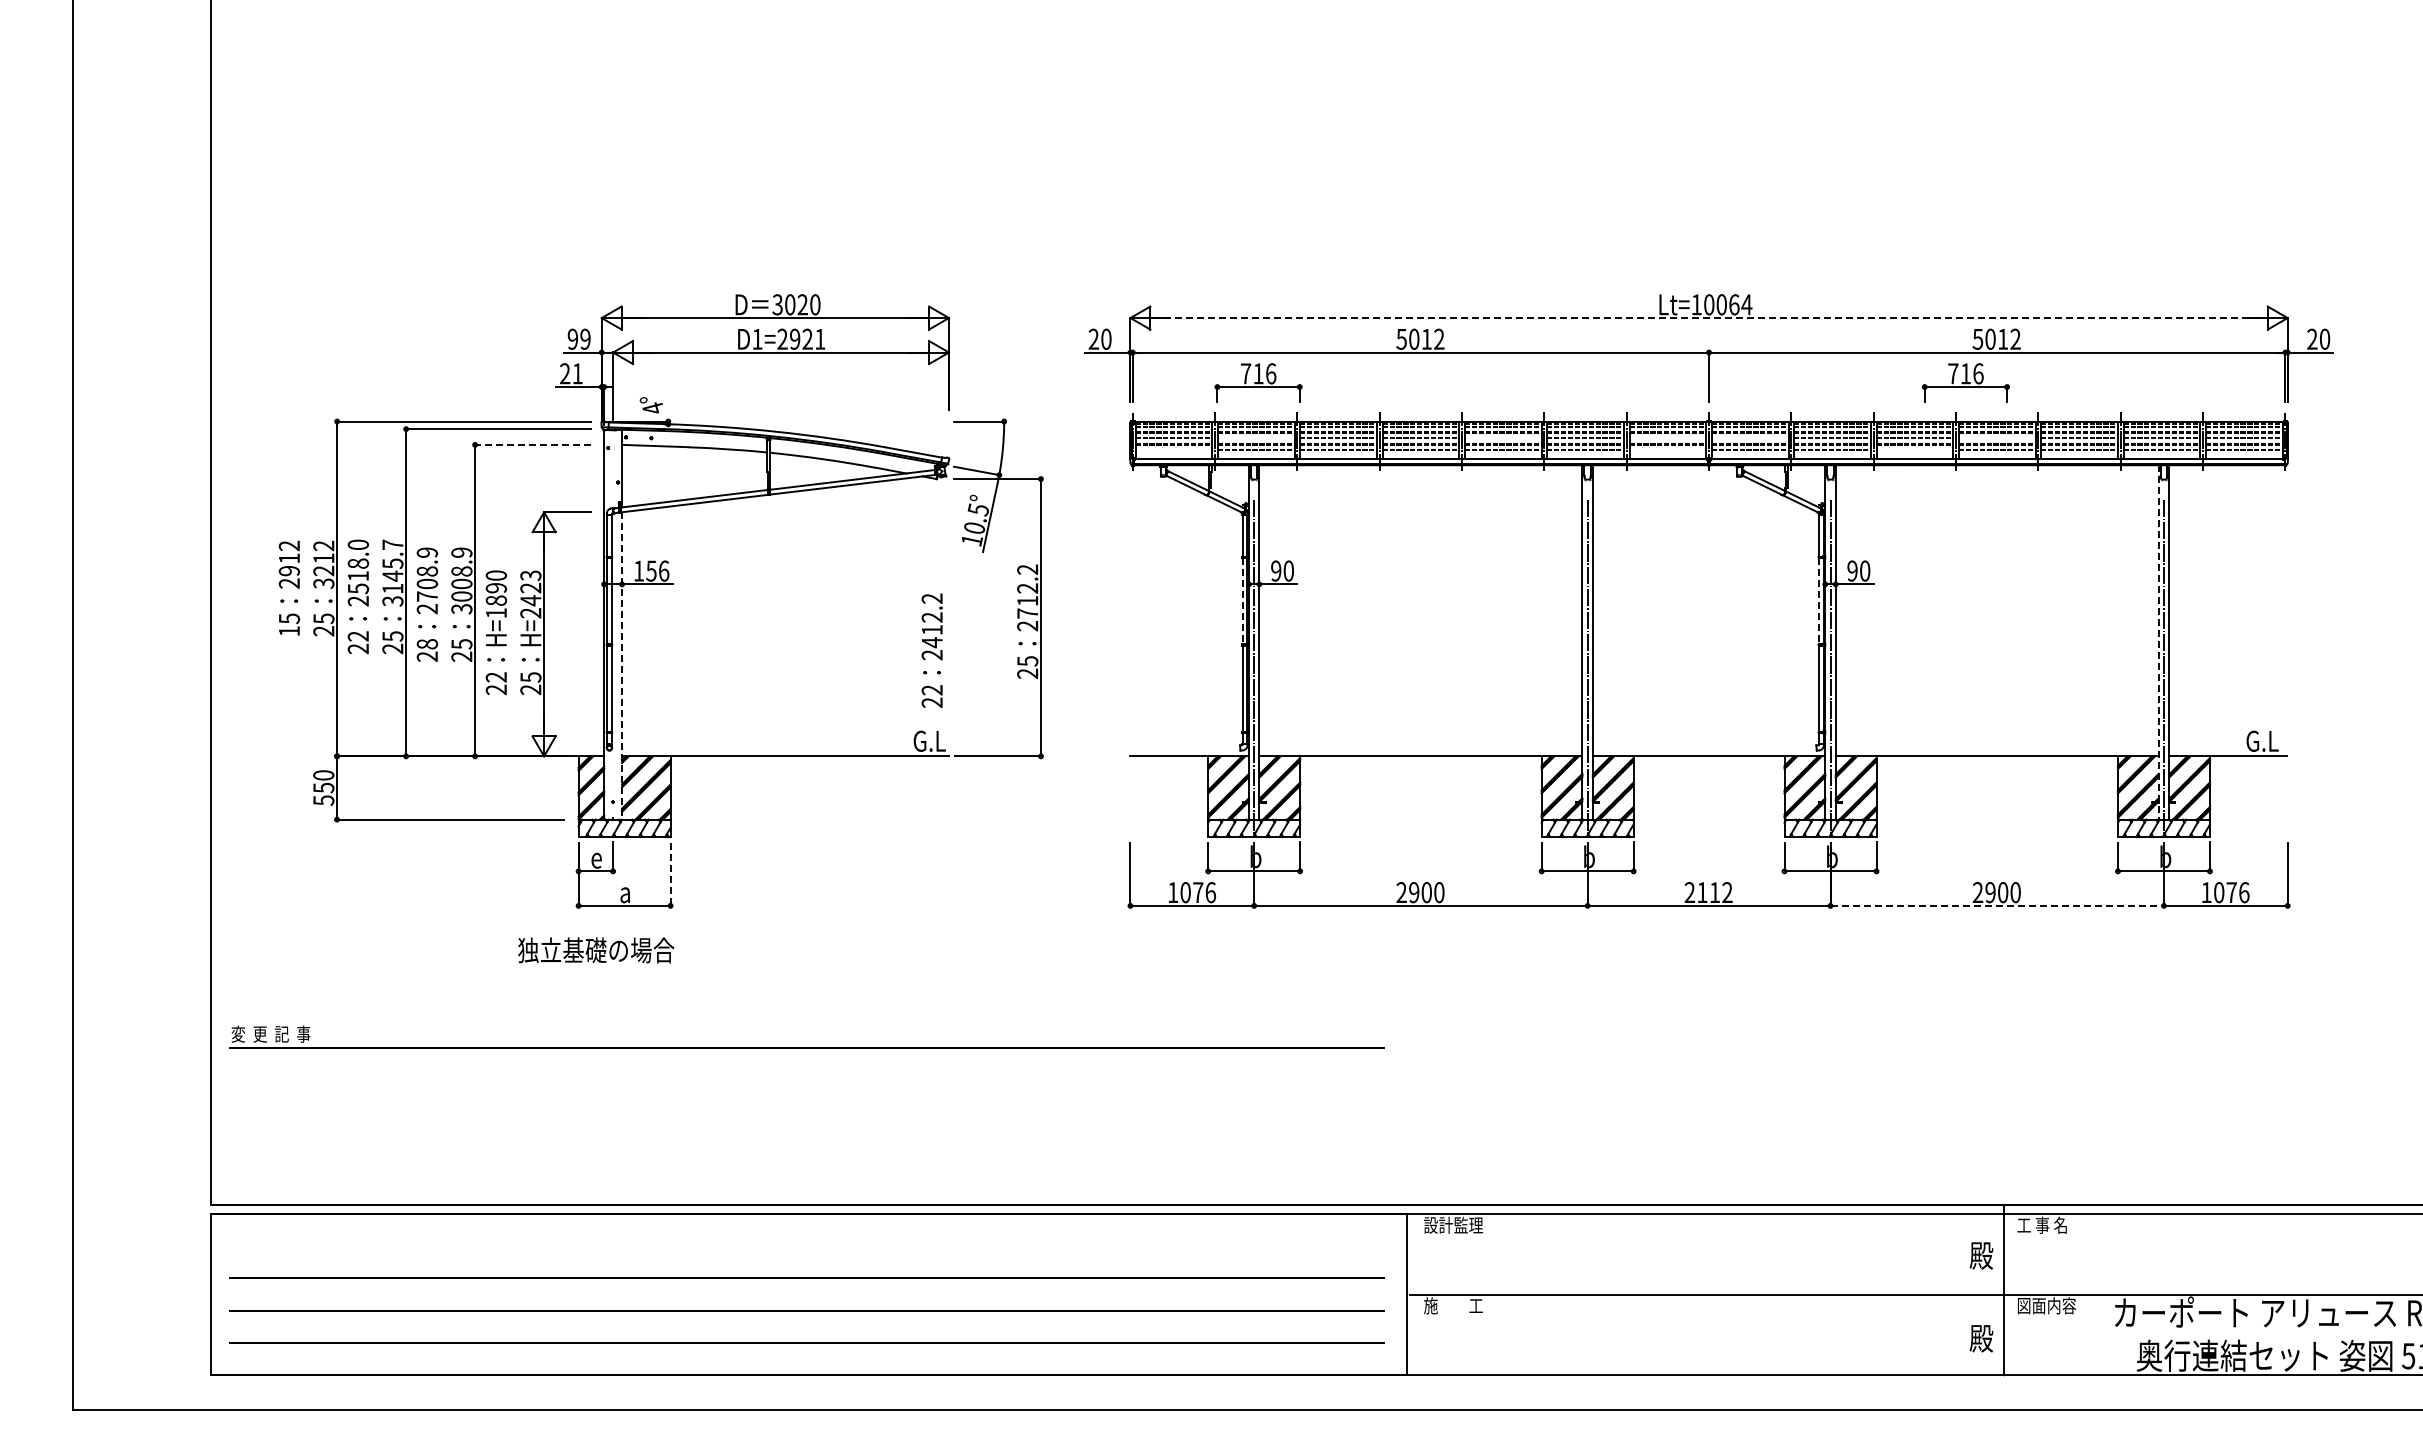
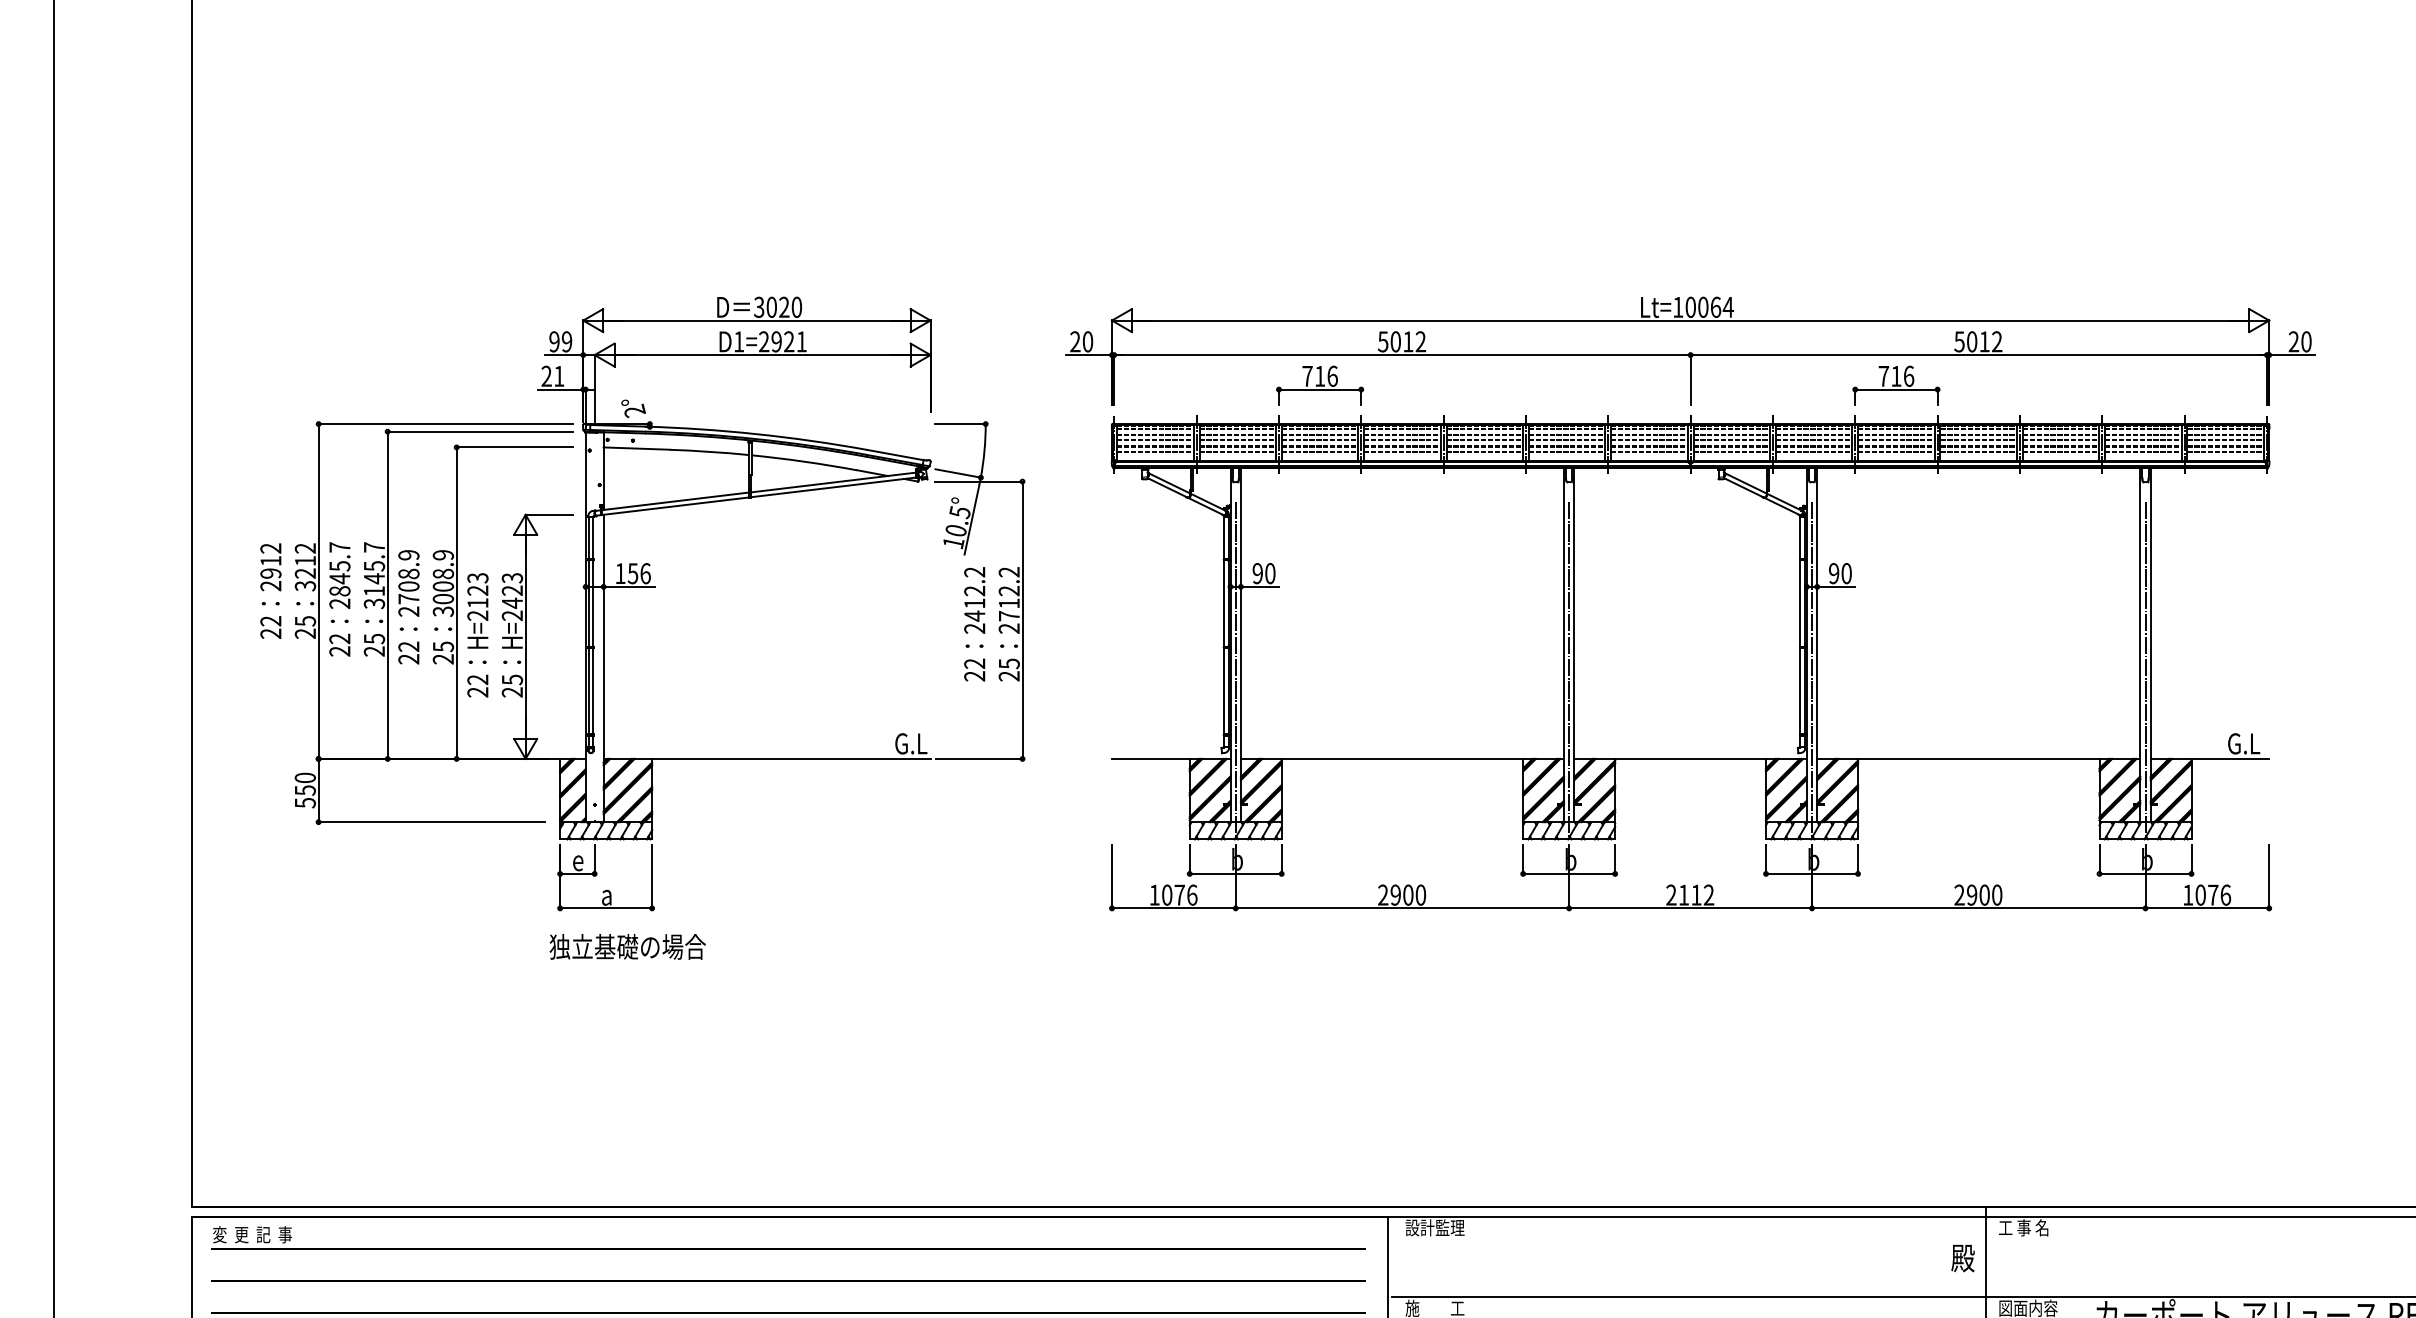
line: (1709, 318) -> (1691, 321), dashed -> solid
part: (1258, 382) -> (1320, 385), moved
part: (1965, 382) -> (1896, 385), moved
text: (653, 408) -> (635, 411), 4° -> 2°
line: (1255, 437) -> (1237, 440), added
line: (1502, 437) -> (1484, 440), added
line: (1667, 437) -> (1649, 440), added
line: (1749, 437) -> (1731, 440), added
line: (1996, 437) -> (1978, 440), added
line: (532, 444) -> (514, 447), dashed -> solid
line: (1173, 449) -> (1155, 452), added
line: (1667, 449) -> (1649, 452), added
line: (1914, 449) -> (1896, 452), added
text: (358, 566) -> (340, 569), 2518.0 -> 2845.7
text: (496, 594) -> (478, 597), H=1890 -> H=2123
line: (1242, 601) -> (1224, 604), dashed -> solid
line: (1818, 601) -> (1800, 604), dashed -> solid
text: (289, 624) -> (271, 627), 15 -> 22
line: (2158, 642) -> (2140, 645), dashed -> solid
text: (427, 644) -> (409, 647), 28 -> 22
text: (931, 650) -> (974, 624), moved
line: (622, 665) -> (604, 668), dashed -> solid
line: (670, 874) -> (652, 877), dashed -> solid
line: (1997, 905) -> (1979, 908), dashed -> solid
text: (596, 950) -> (628, 947), moved
part: (806, 1047) -> (788, 1248), moved

